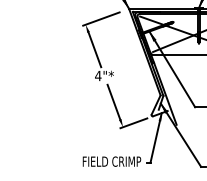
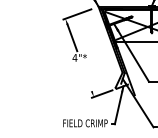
line: (113, 101) -> (86, 77), removed

